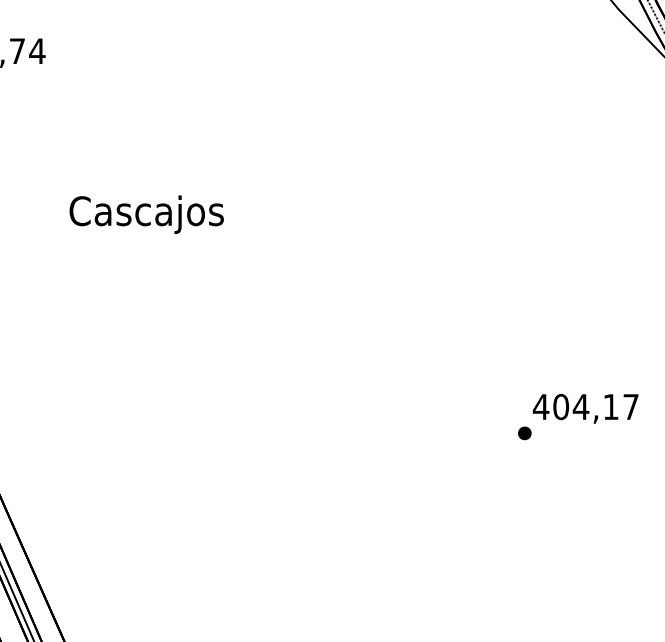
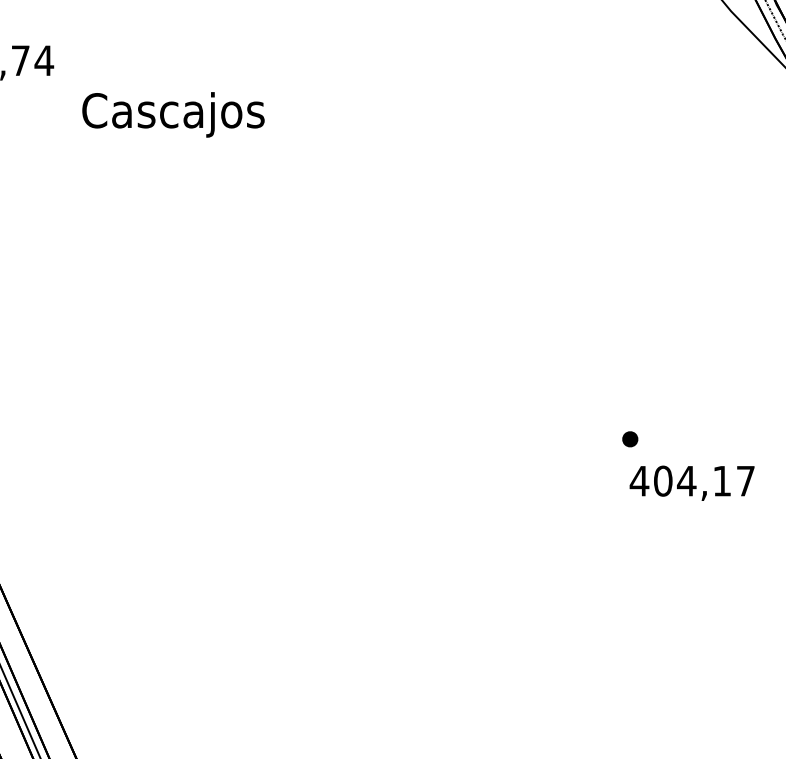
text: (146, 214) -> (173, 114), moved
part: (525, 433) -> (630, 439), moved

